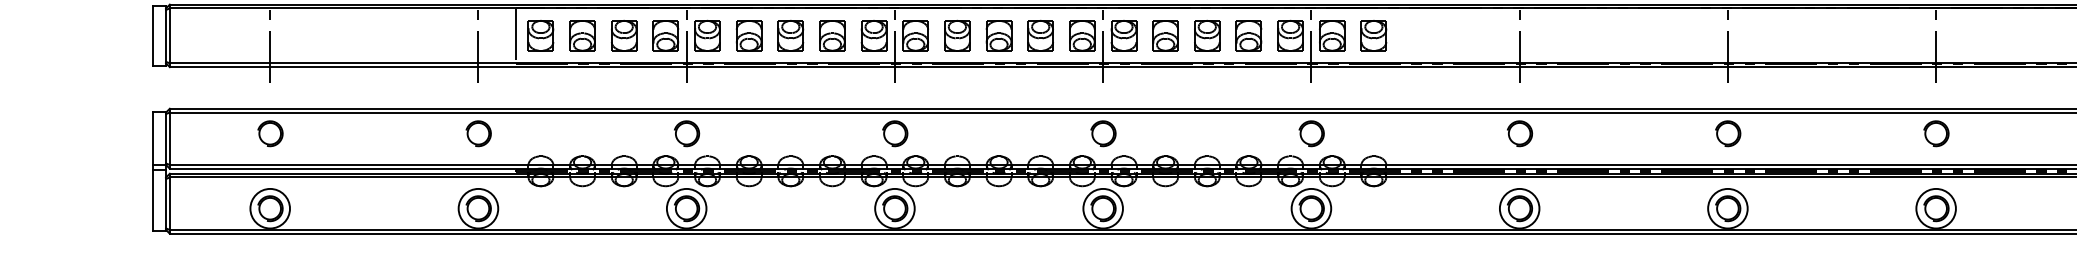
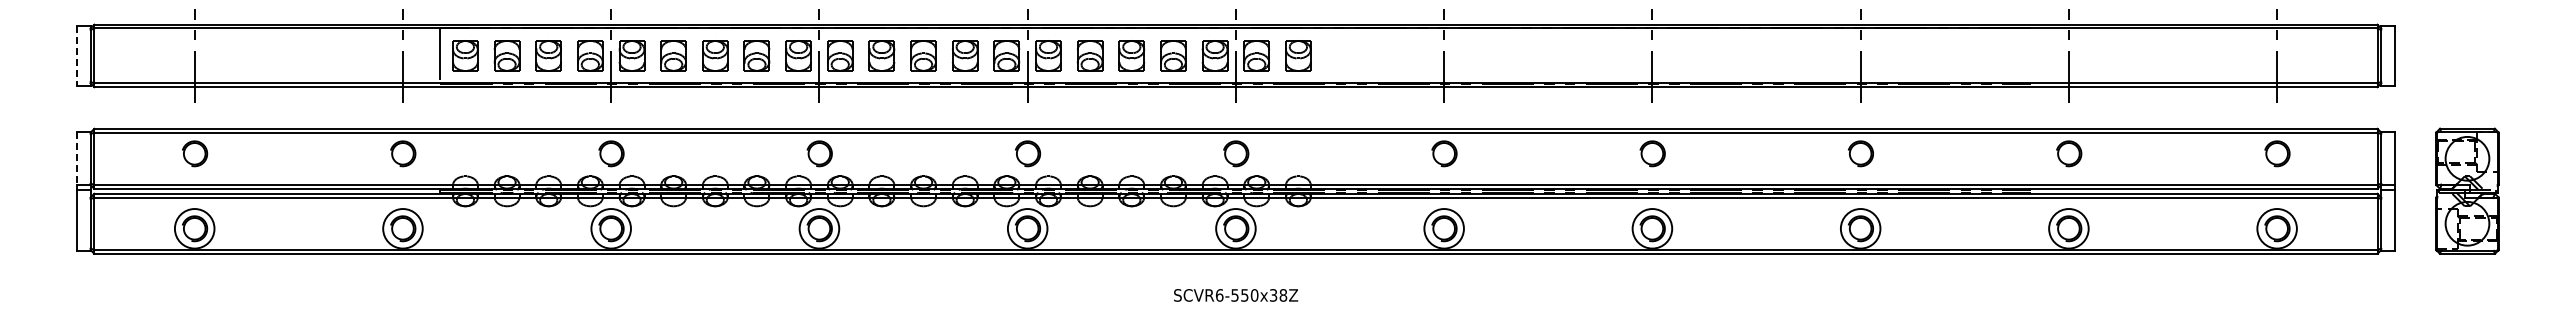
line: (152, 36) -> (77, 56), solid -> dashed
line: (152, 138) -> (77, 158), solid -> dashed

